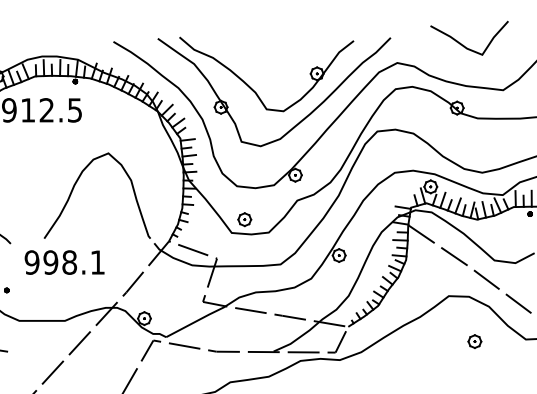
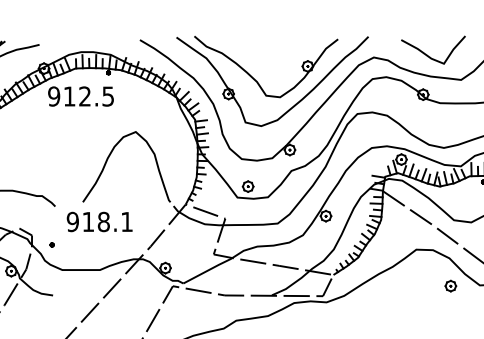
curve: (465, 46) -> (430, 56), moved
text: (51, 261) -> (88, 221), 998.1 -> 918.1
part: (474, 340) -> (450, 285), moved

